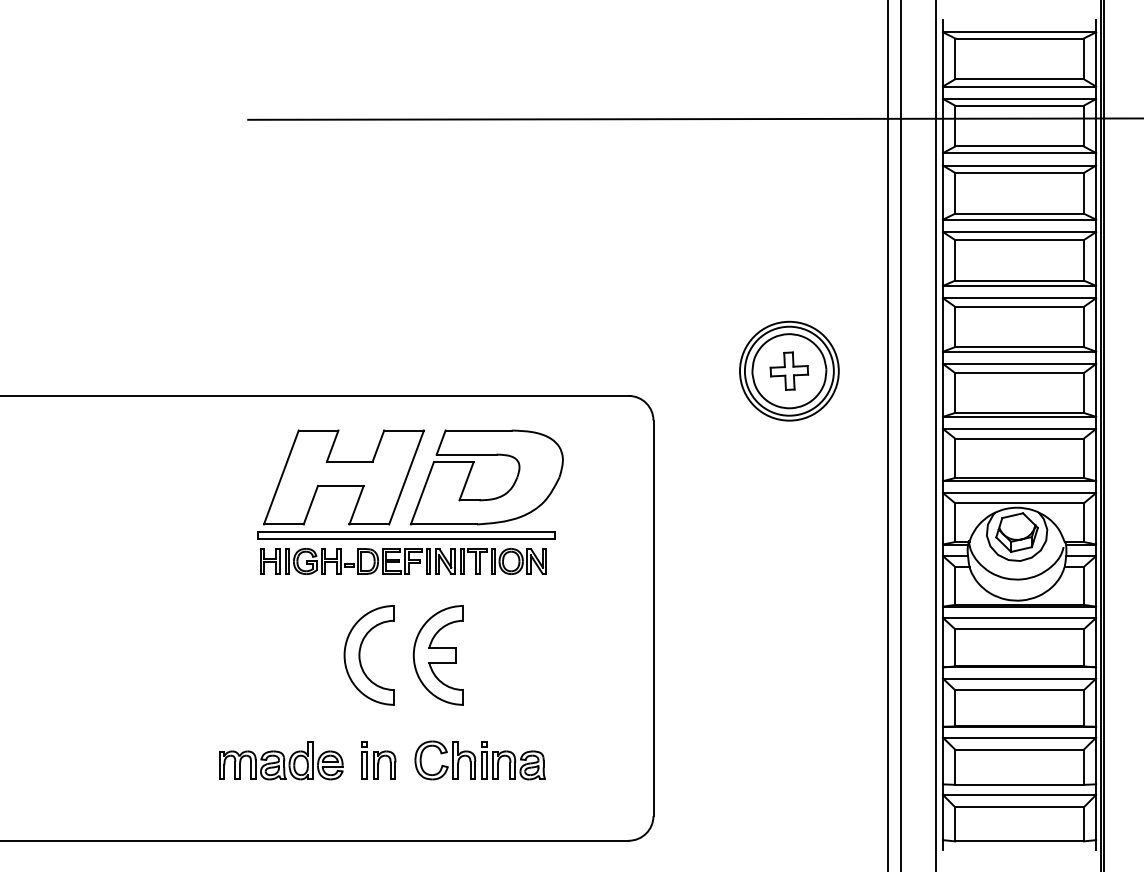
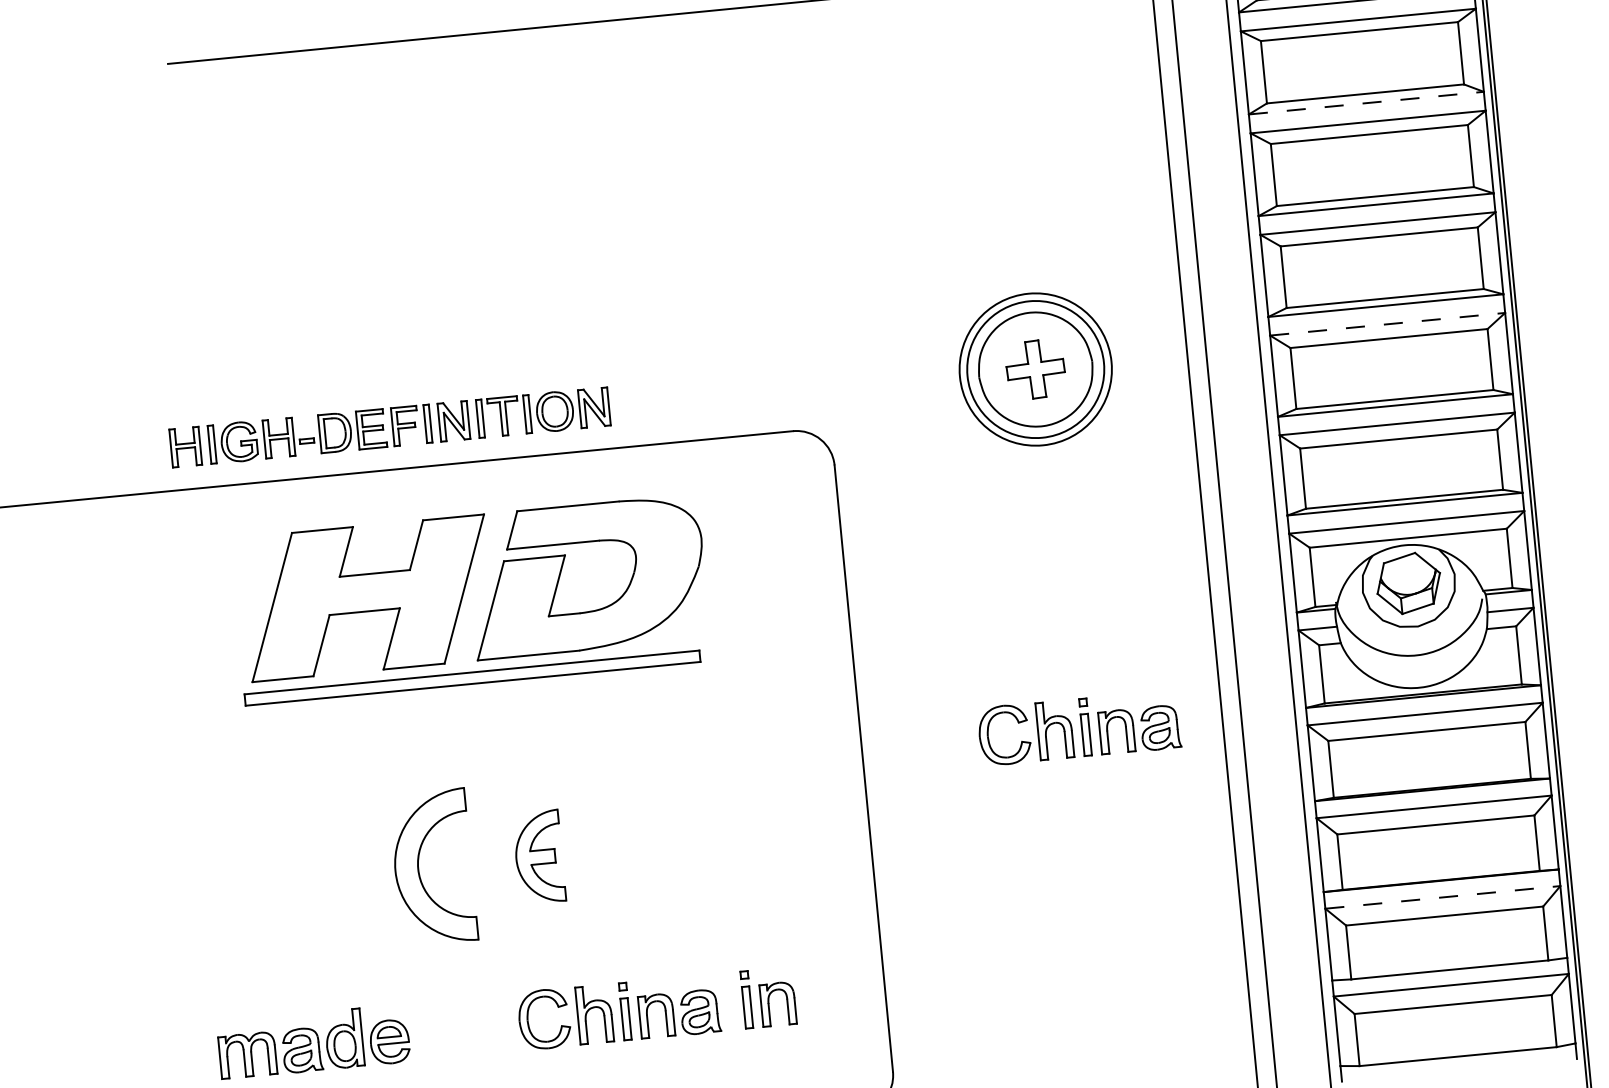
line: (1019, 219) -> (1366, 102), solid -> dashed
line: (1019, 363) -> (1387, 323), solid -> dashed
part: (403, 561) -> (389, 427), moved
part: (794, 605) -> (1078, 728), added
part: (437, 655) -> (538, 857), size x0.6
line: (1019, 737) -> (1442, 897), solid -> dashed
part: (378, 760) -> (768, 997), moved

